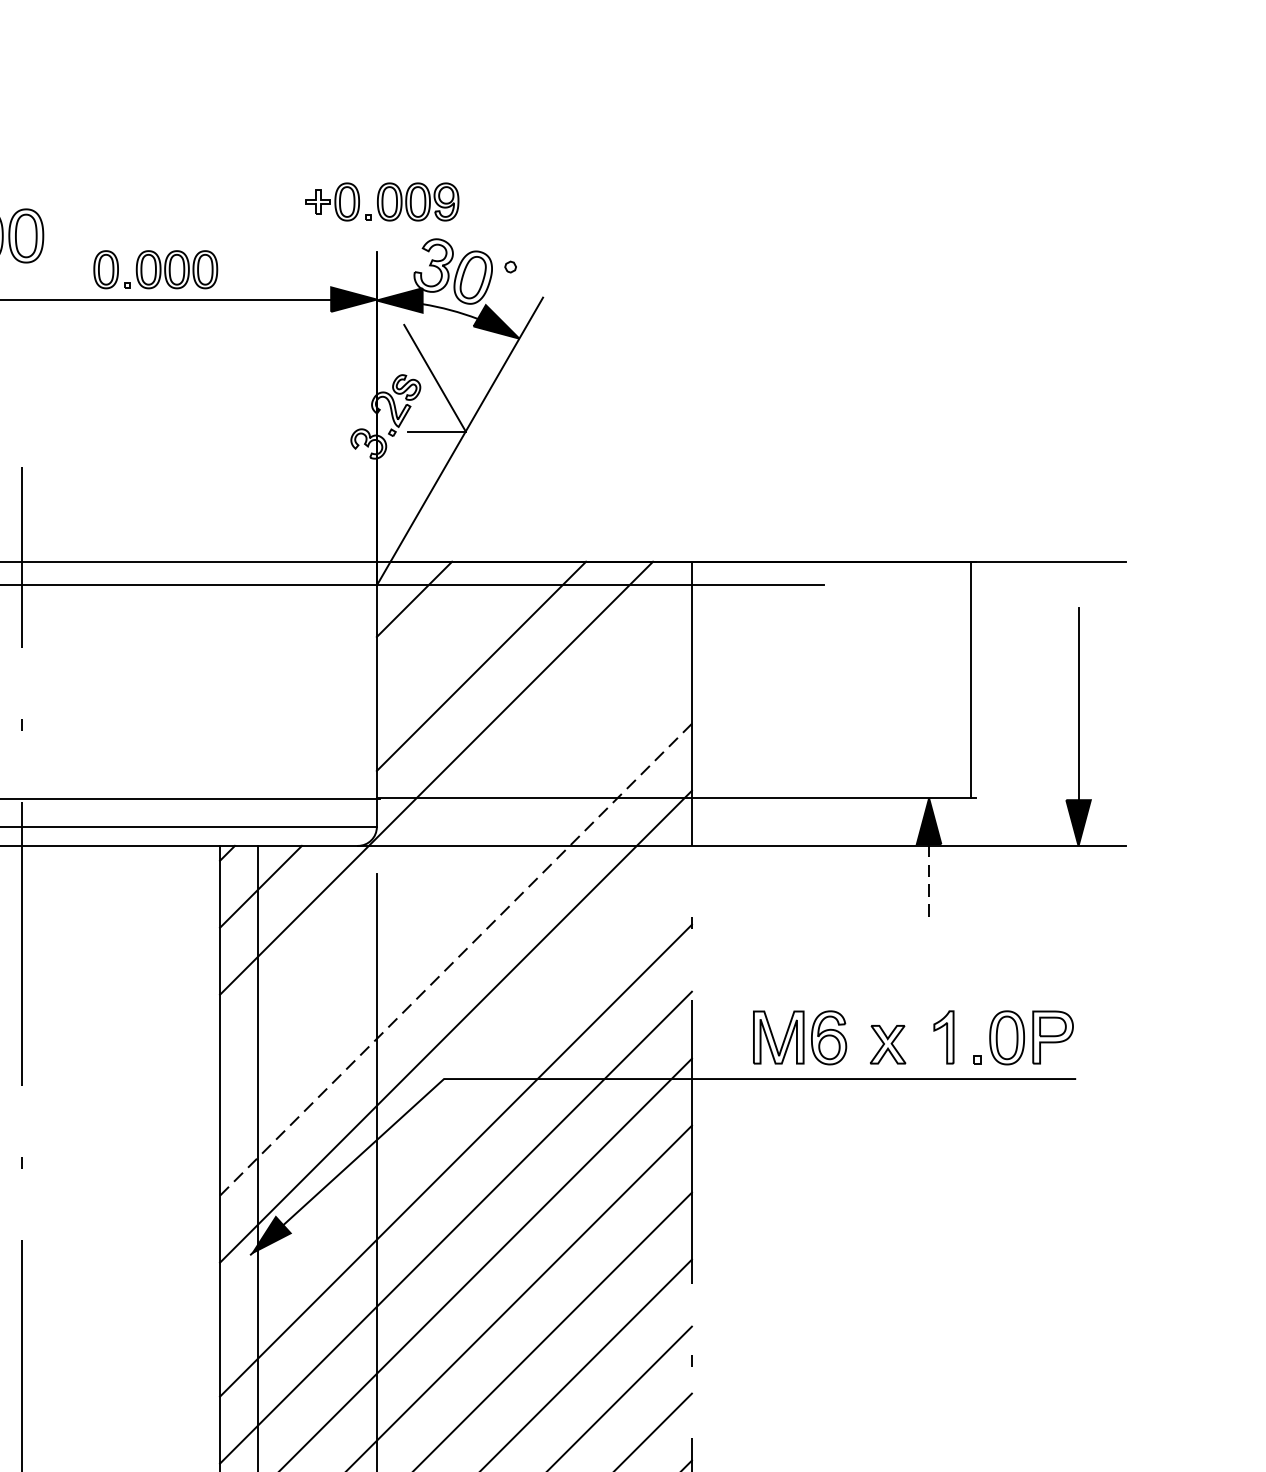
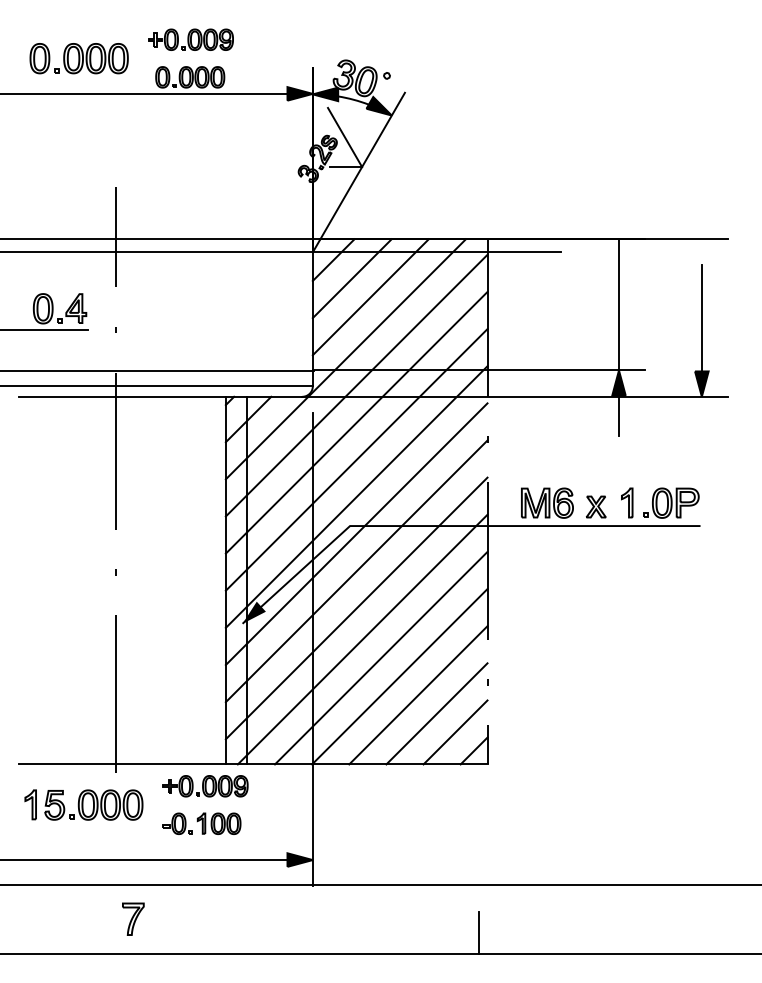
part: (381, 201) -> (190, 39), moved
line: (446, 632) -> (351, 278), added
line: (969, 679) -> (618, 304), moved
line: (455, 825) -> (356, 385), added
line: (928, 879) -> (618, 415), dashed -> solid
line: (455, 892) -> (356, 422), added
line: (457, 959) -> (357, 459), dashed -> solid
line: (455, 1094) -> (356, 534), added

